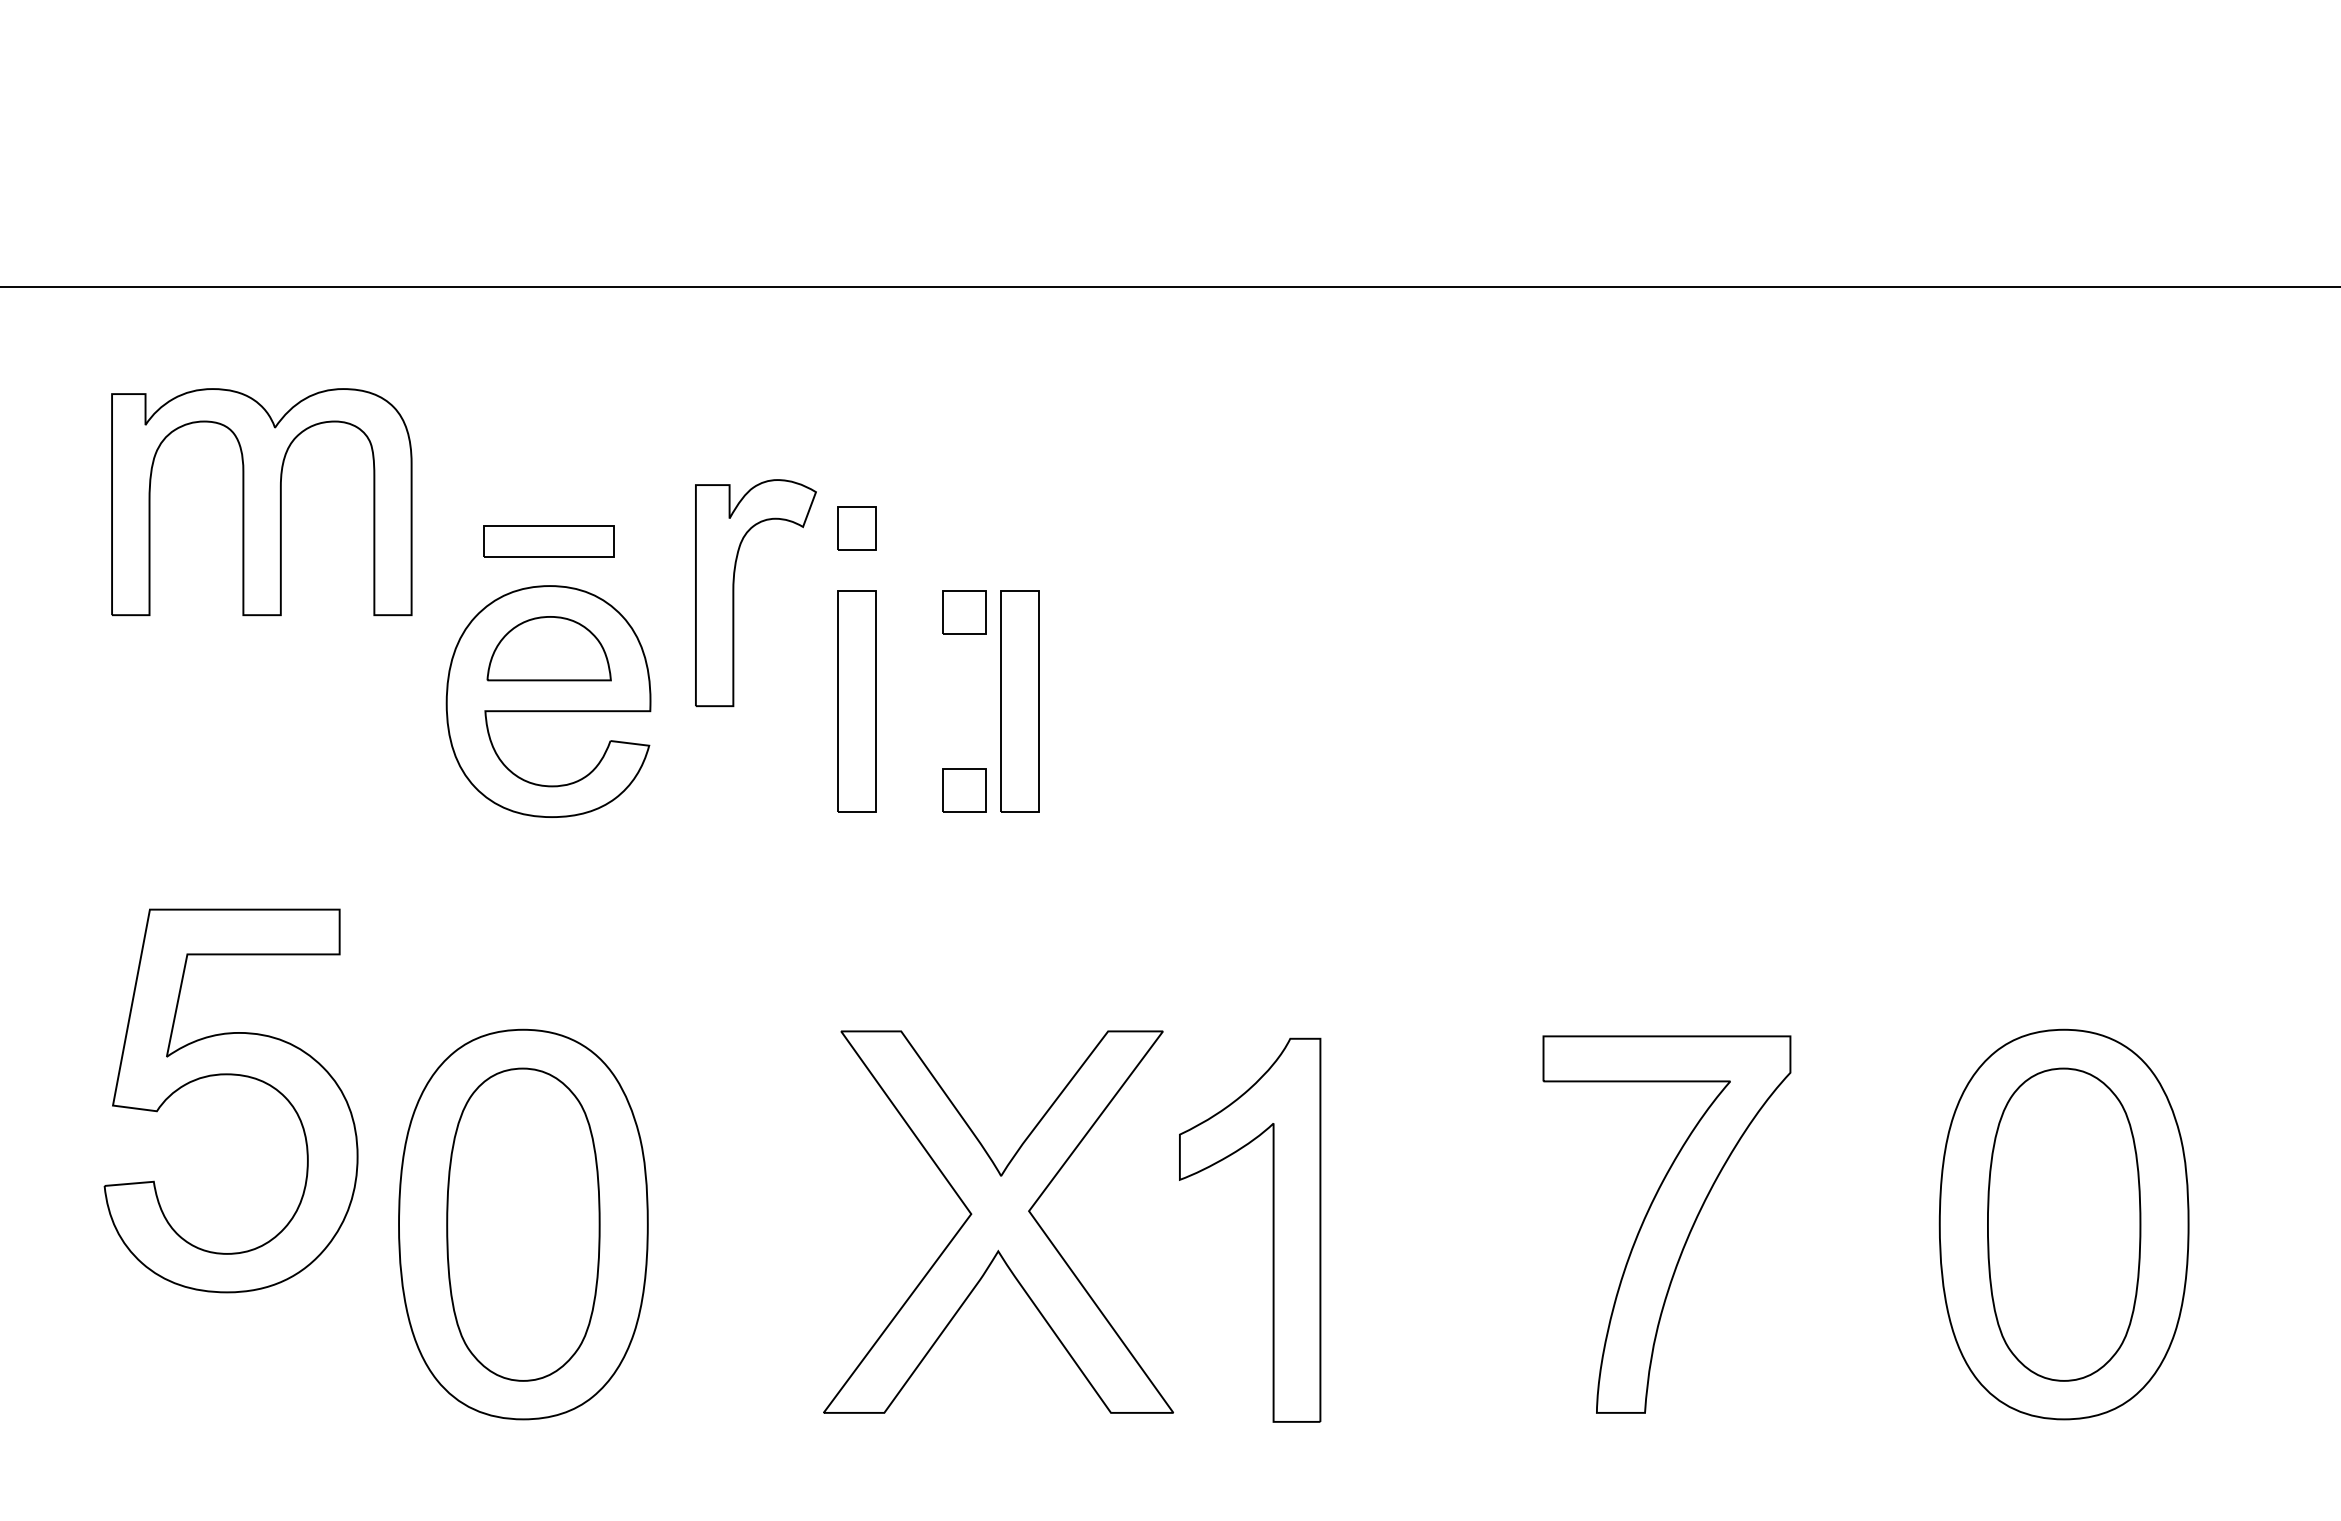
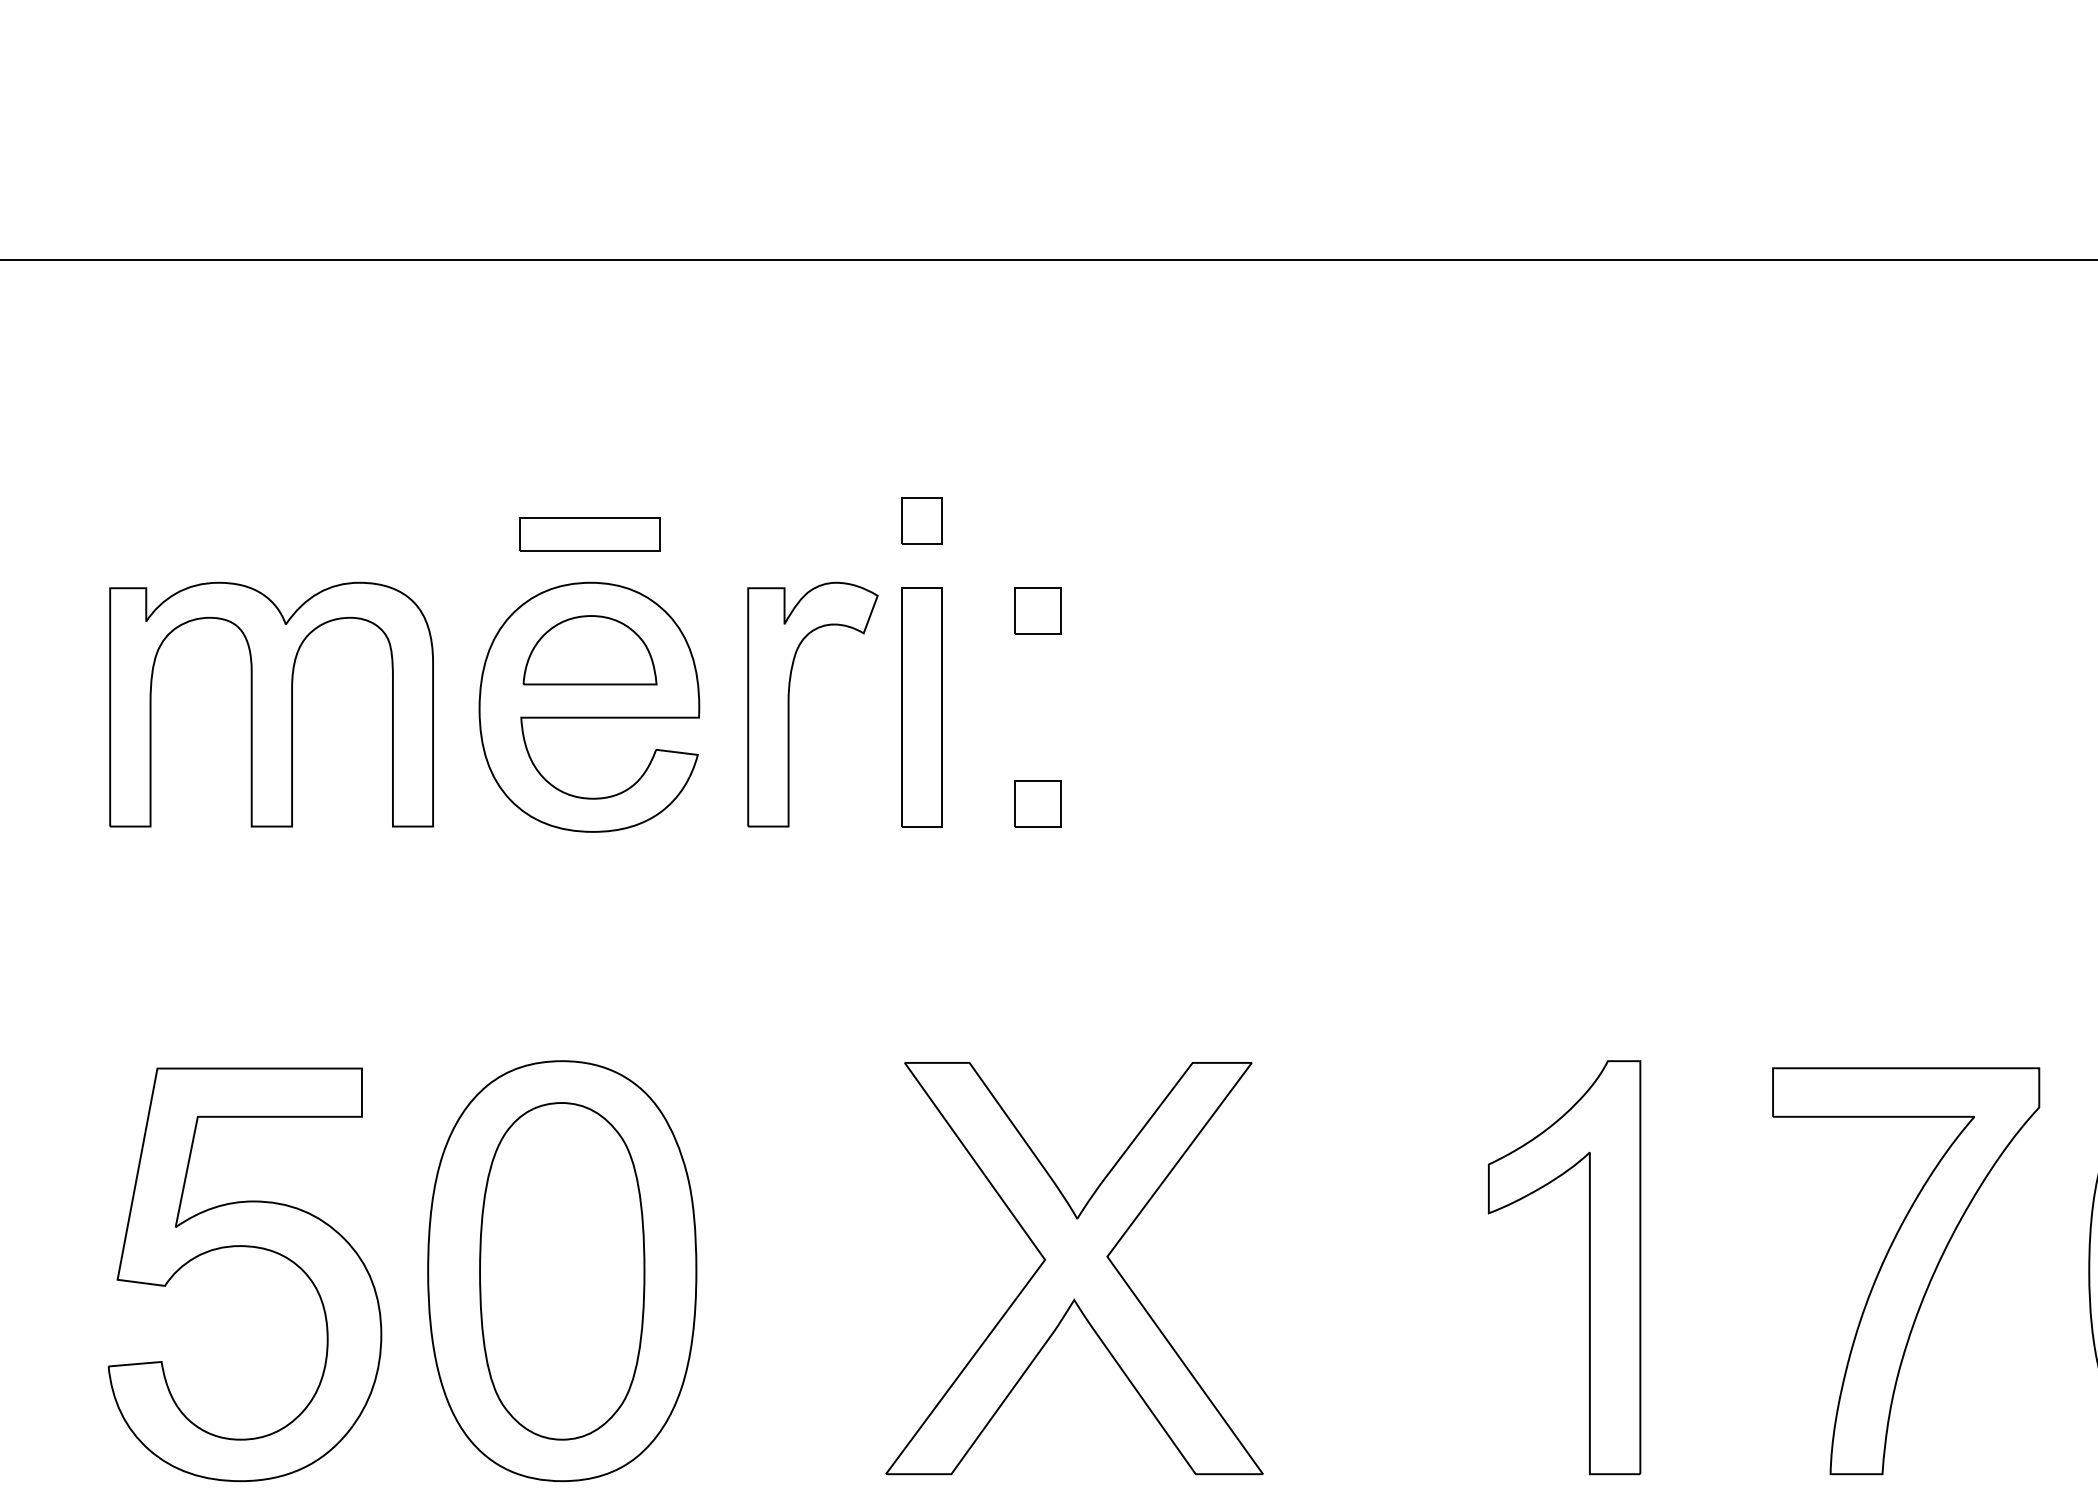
part: (261, 502) -> (271, 705), moved
part: (734, 593) -> (789, 705), moved
part: (1019, 701) -> (1097, 707), removed
part: (230, 1075) -> (244, 1247), moved
part: (1666, 1224) -> (1905, 1271), moved
part: (1272, 1229) -> (1588, 1266), moved

